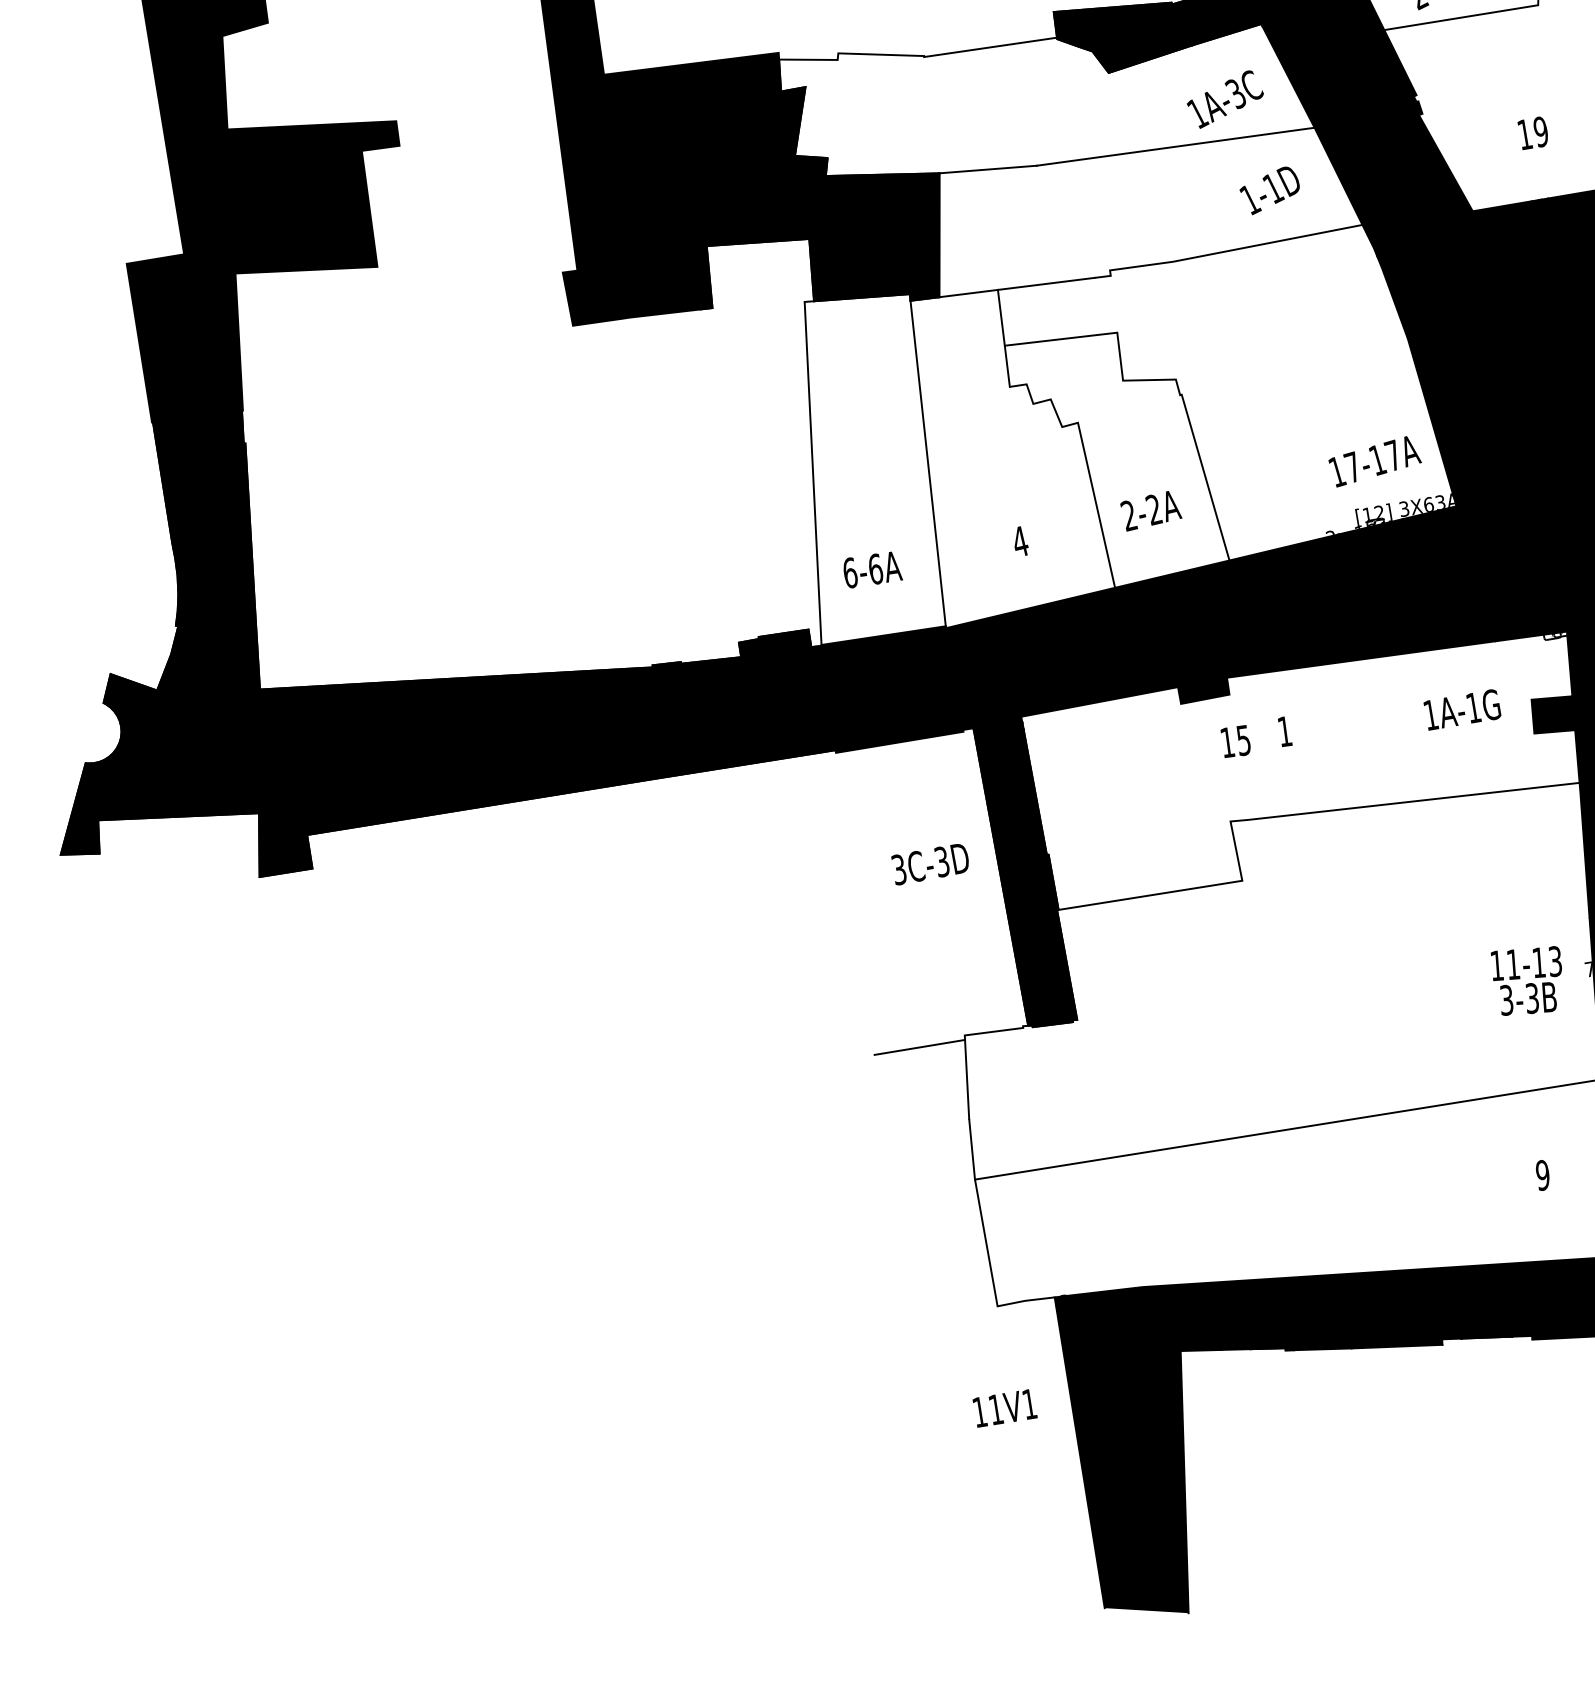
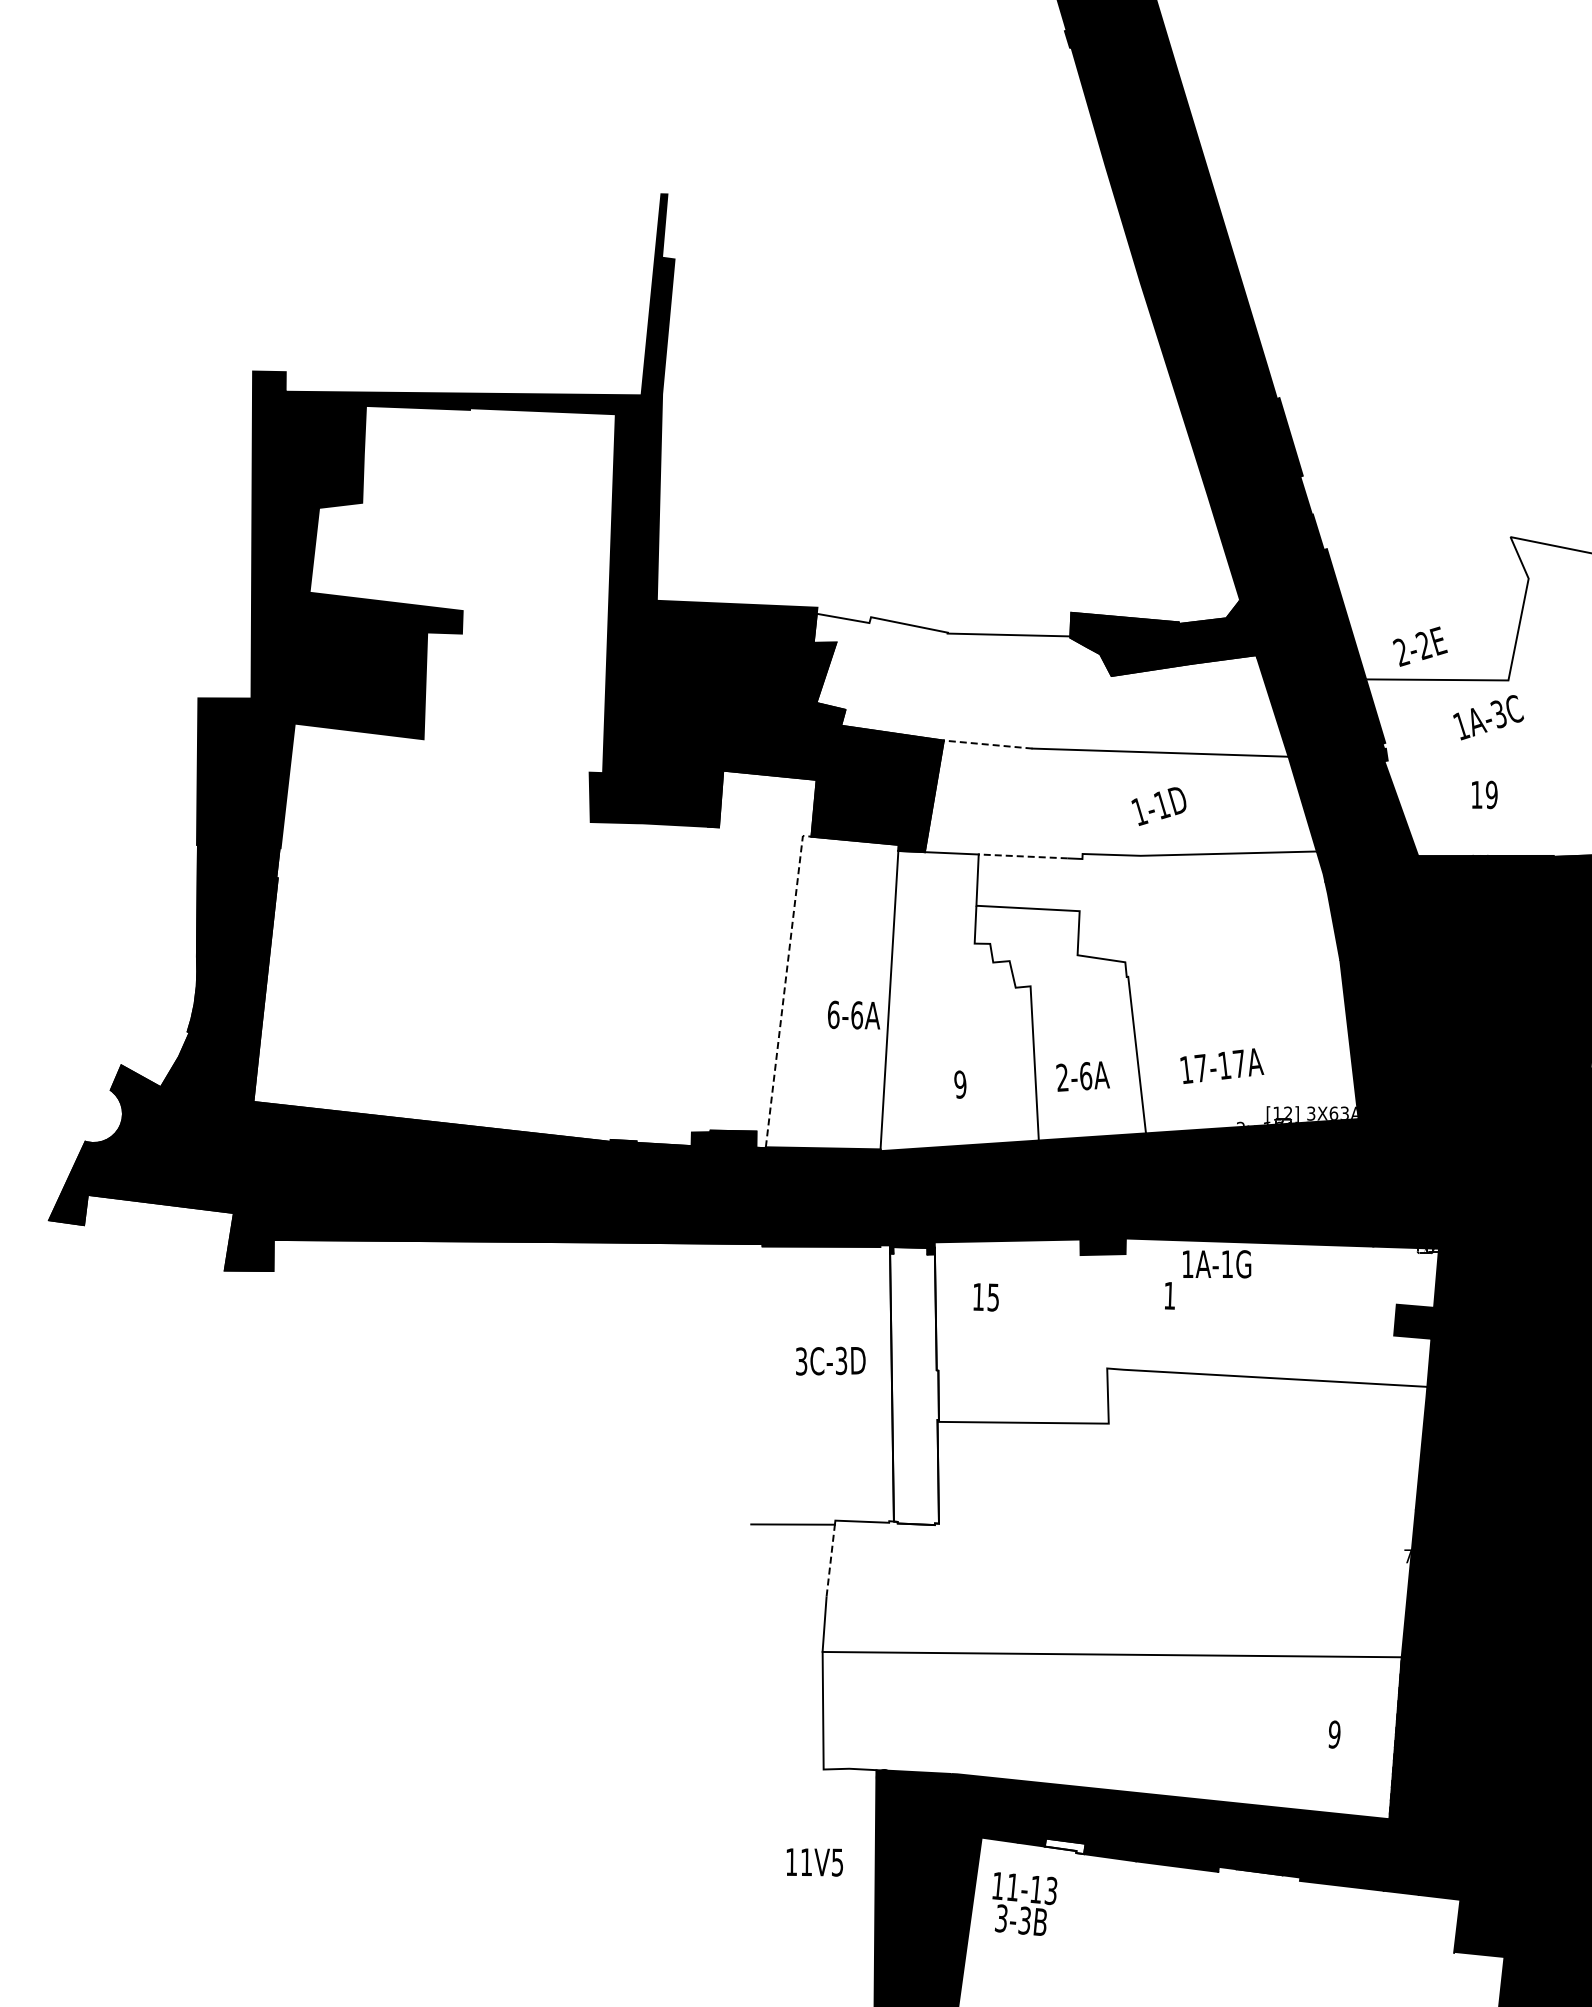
text: (1225, 99) -> (1488, 717), moved
line: (988, 169) -> (988, 744), solid -> dashed
text: (1269, 190) -> (1158, 806), moved
line: (1046, 283) -> (1023, 856), solid -> dashed
text: (1375, 460) -> (1222, 1065), moved
line: (812, 467) -> (784, 986), solid -> dashed
text: (1153, 510) -> (1085, 1076), 2-2A -> 2-6A
text: (1020, 541) -> (960, 1084), 4 -> 9
text: (872, 568) -> (854, 1014), moved
text: (1463, 709) -> (1217, 1264), moved
text: (1235, 741) -> (985, 1297), moved
fill: (1025, 876) -> (914, 1386), removed
text: (1528, 979) -> (1024, 1903), moved
line: (966, 1079) -> (830, 1560), solid -> dashed
fill: (1271, 1345) -> (1064, 1846), removed
text: (1029, 1404) -> (837, 1862), 11V1 -> 11V5

